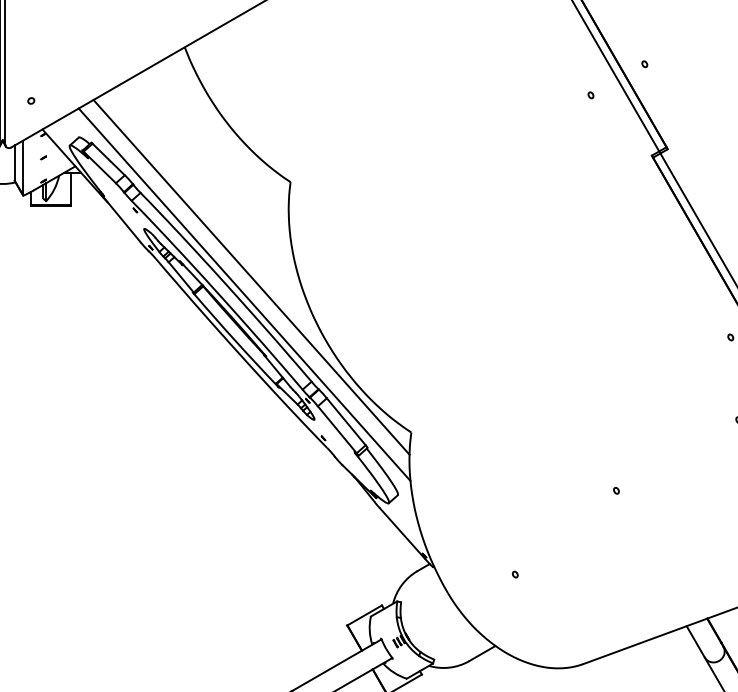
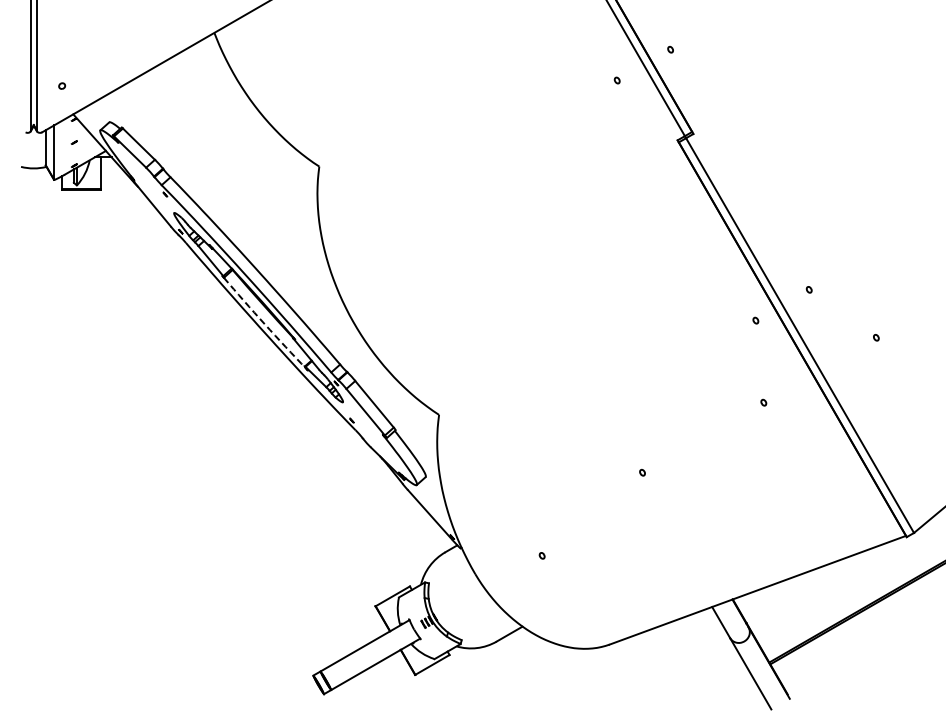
line: (251, 276) -> (280, 260), removed
line: (244, 294) -> (273, 278), removed
arc: (235, 341) -> (264, 324), solid -> dashed

